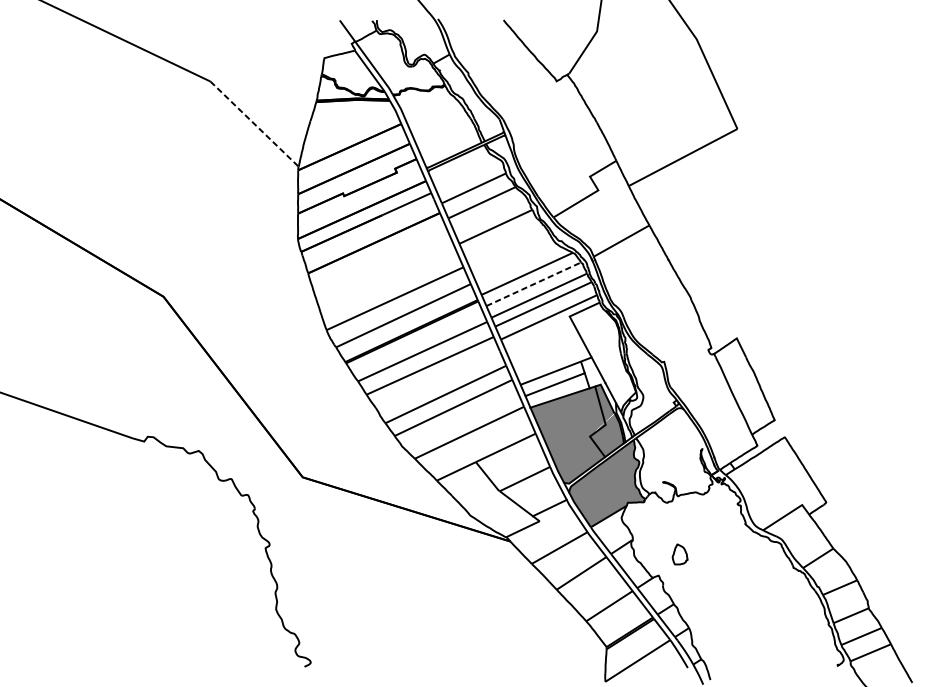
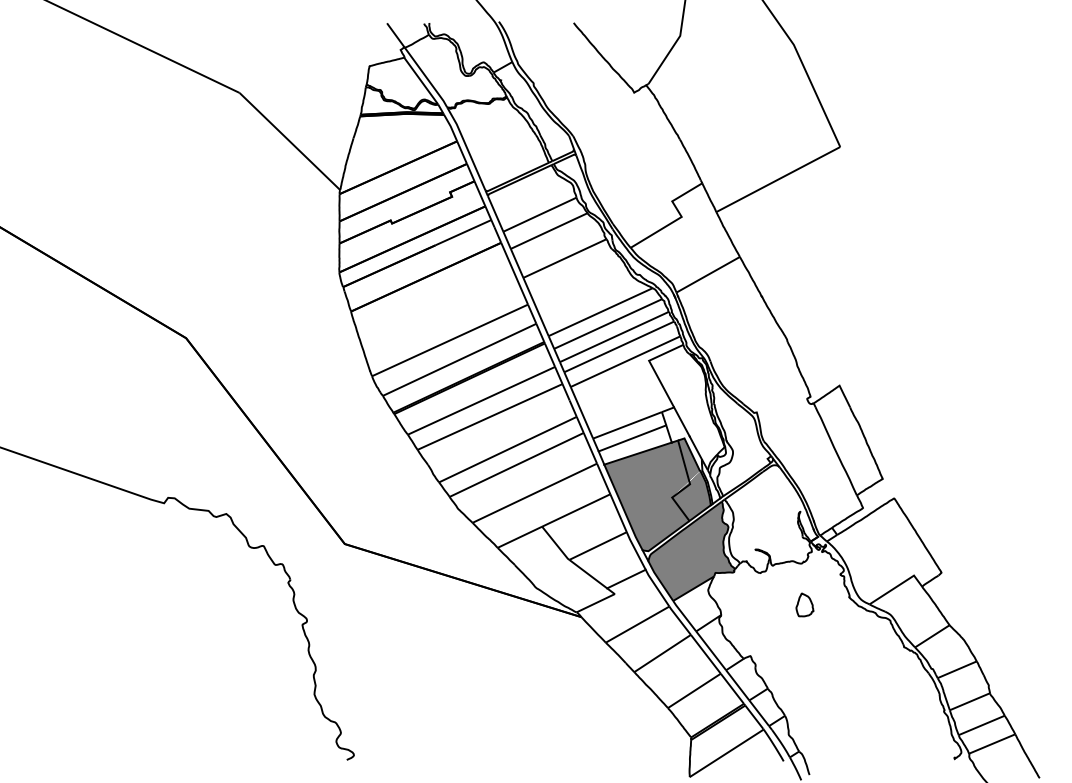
line: (254, 124) -> (289, 141), dashed -> solid
line: (534, 283) -> (608, 323), dashed -> solid
part: (679, 554) -> (804, 604), moved

